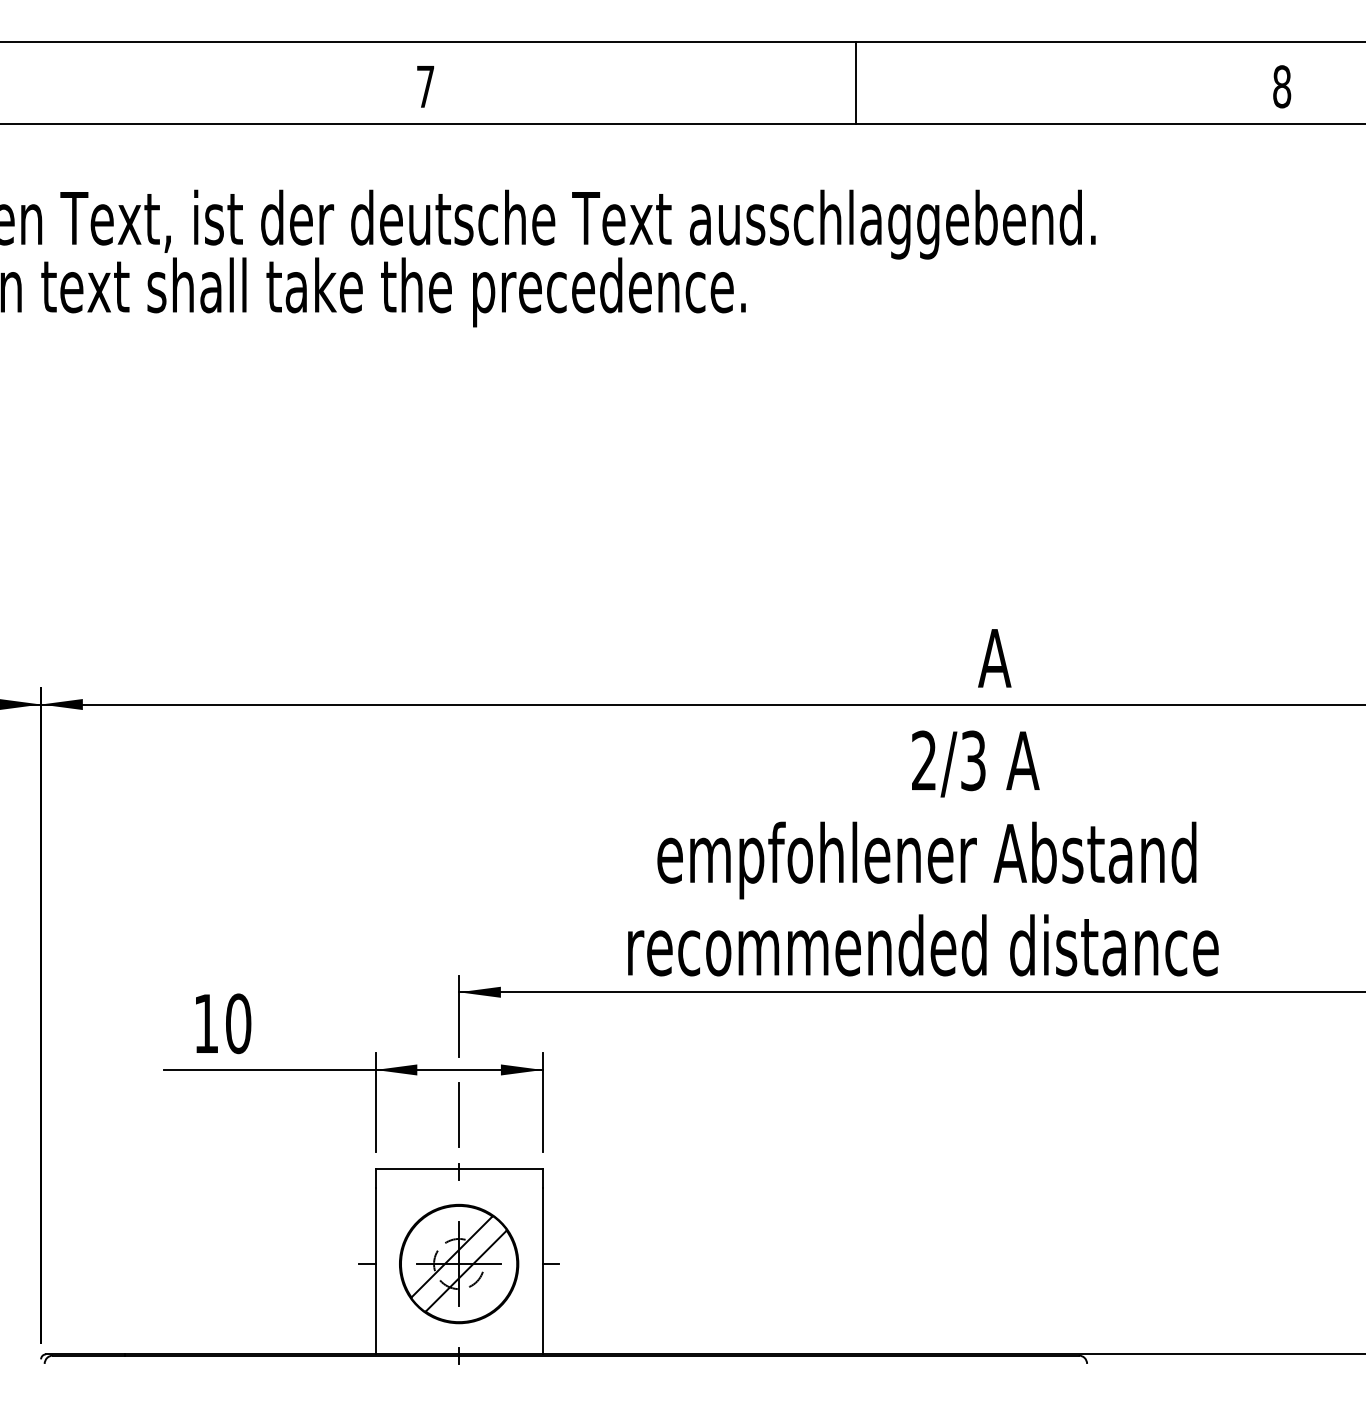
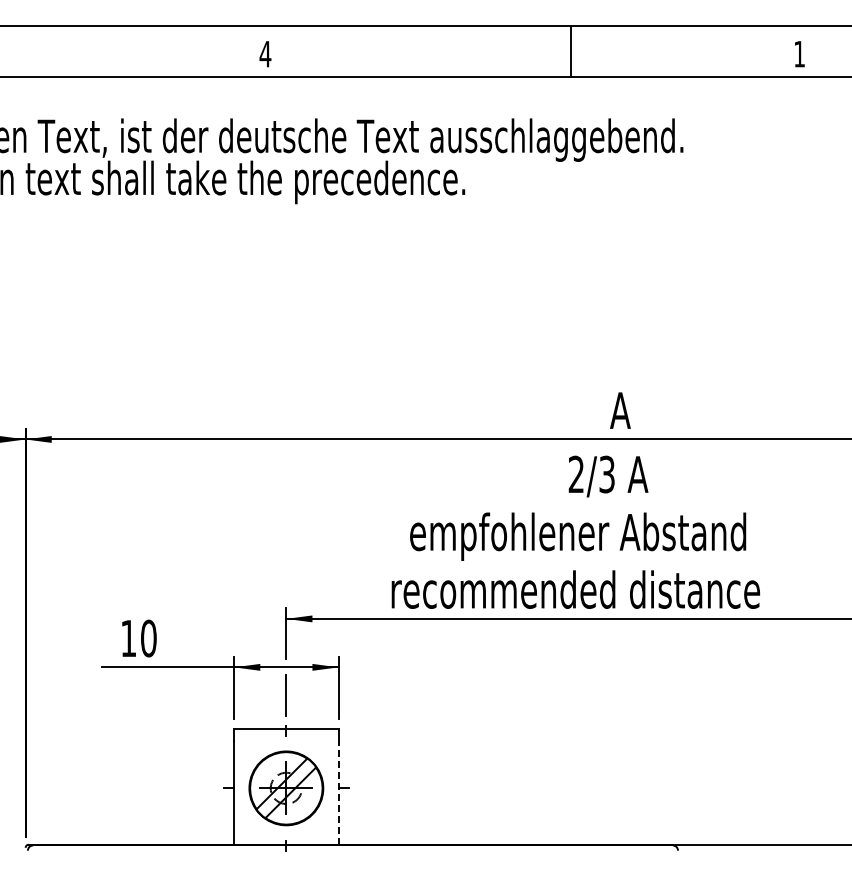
line: (856, 82) -> (571, 51), moved
text: (1281, 85) -> (799, 53), 8 -> 1
text: (425, 87) -> (265, 54), 7 -> 4
line: (542, 1270) -> (338, 792), solid -> dashed

